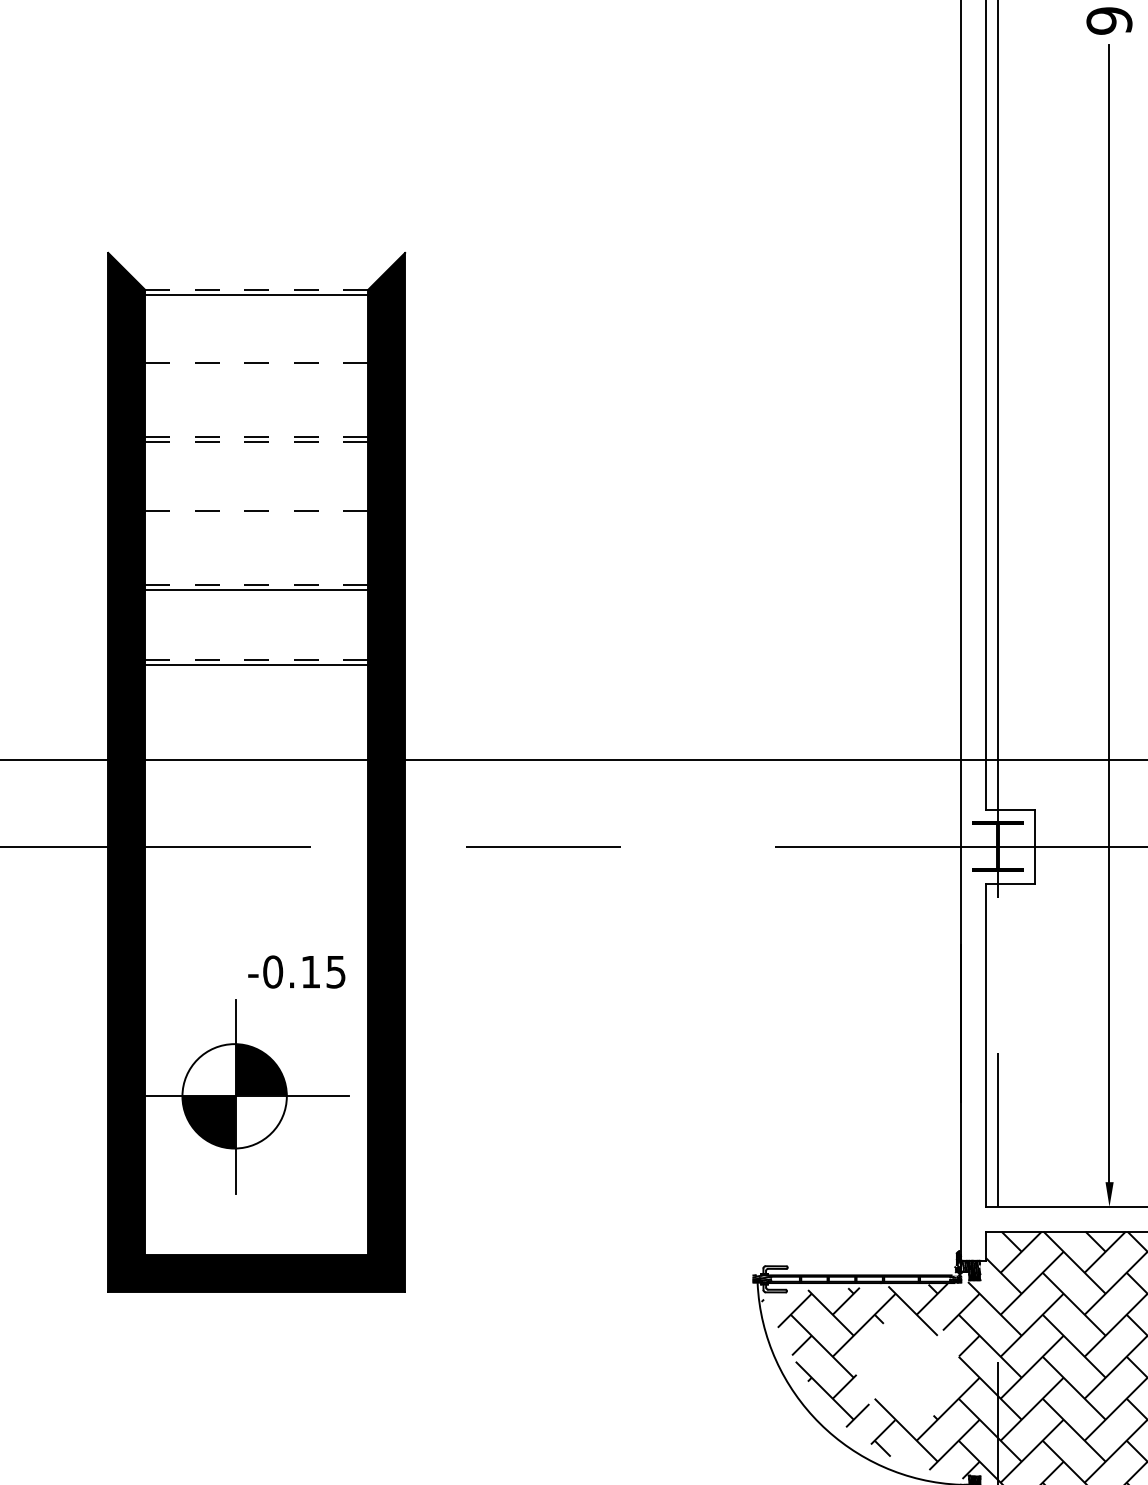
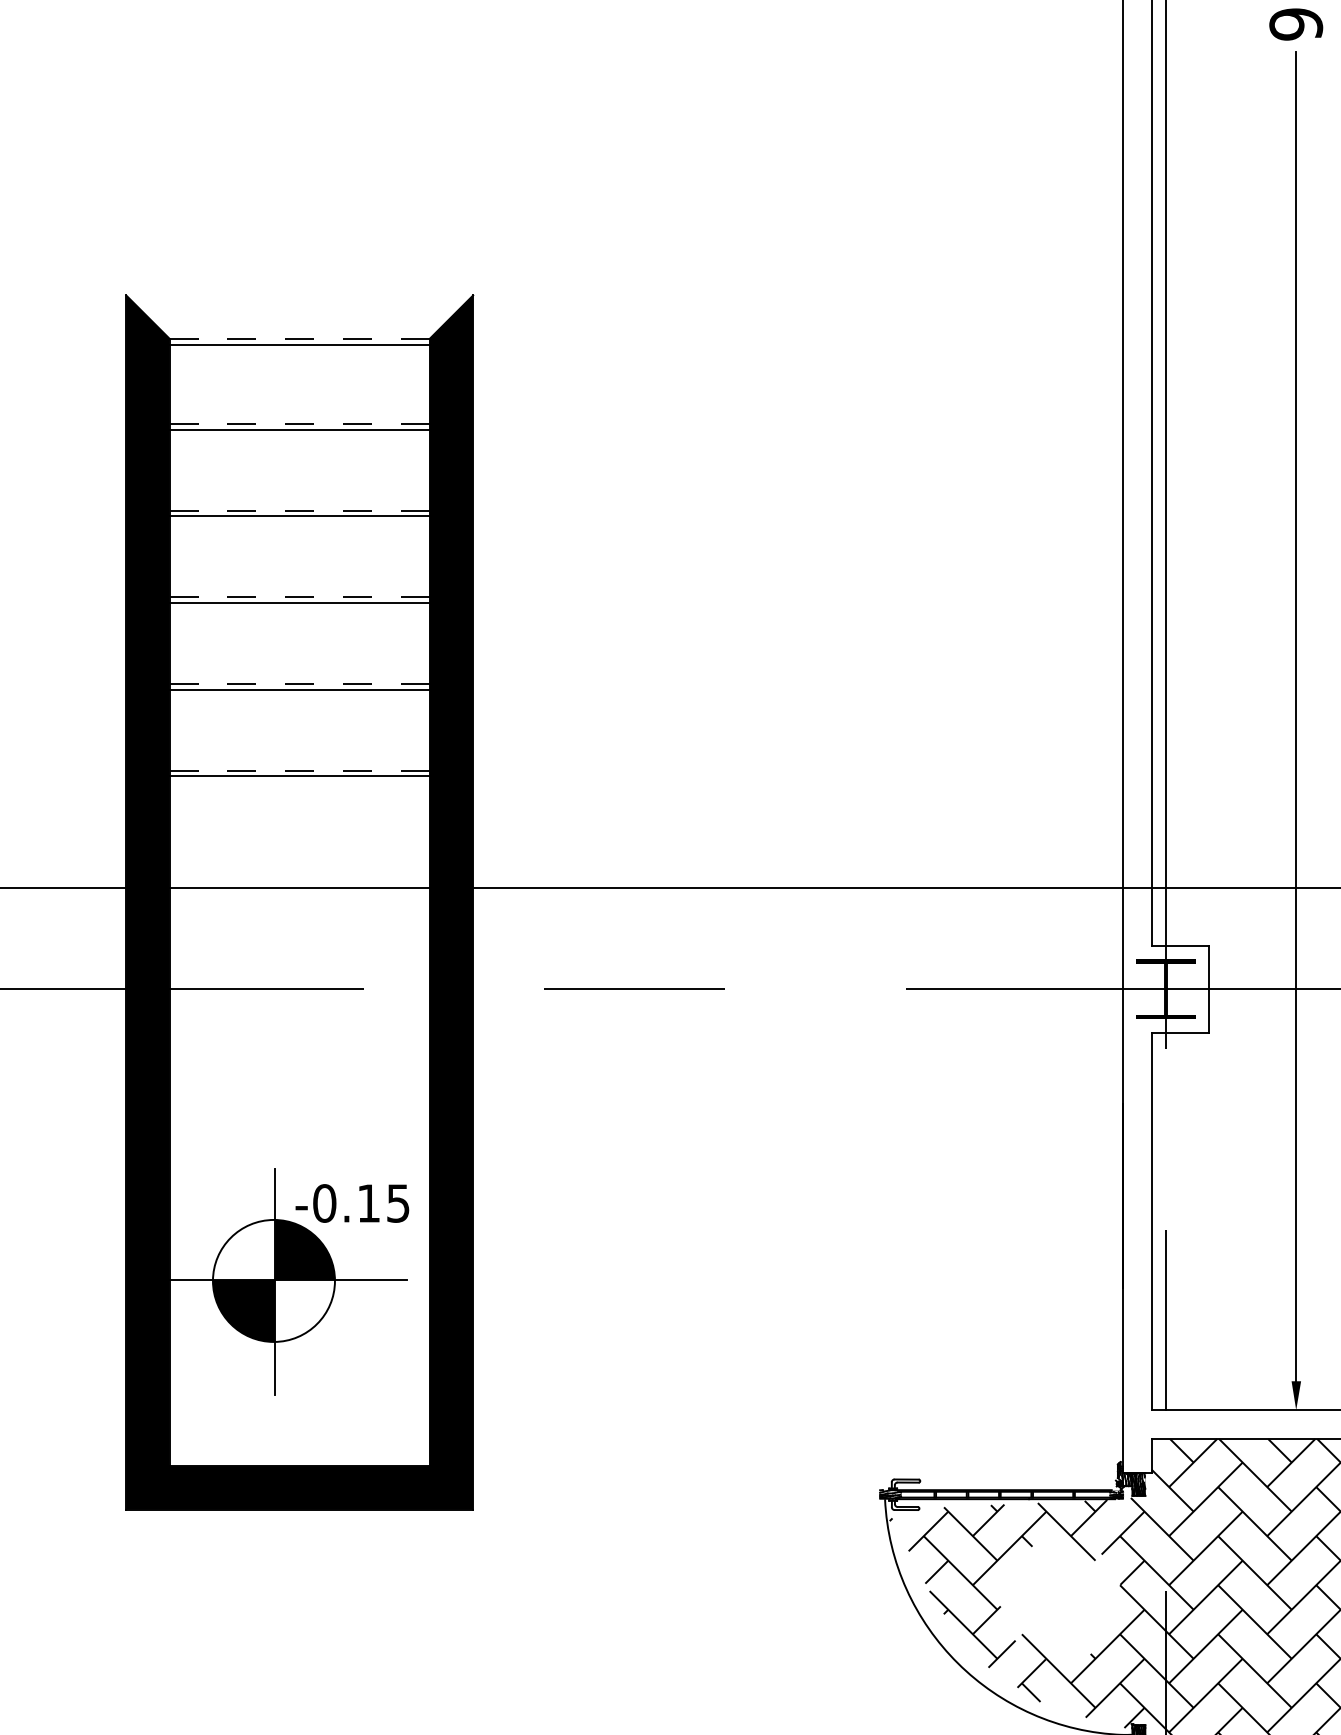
line: (256, 367) -> (299, 429), added
line: (257, 441) -> (300, 515), dashed -> solid
line: (256, 516) -> (299, 603), added
text: (296, 971) -> (352, 1202), moved

